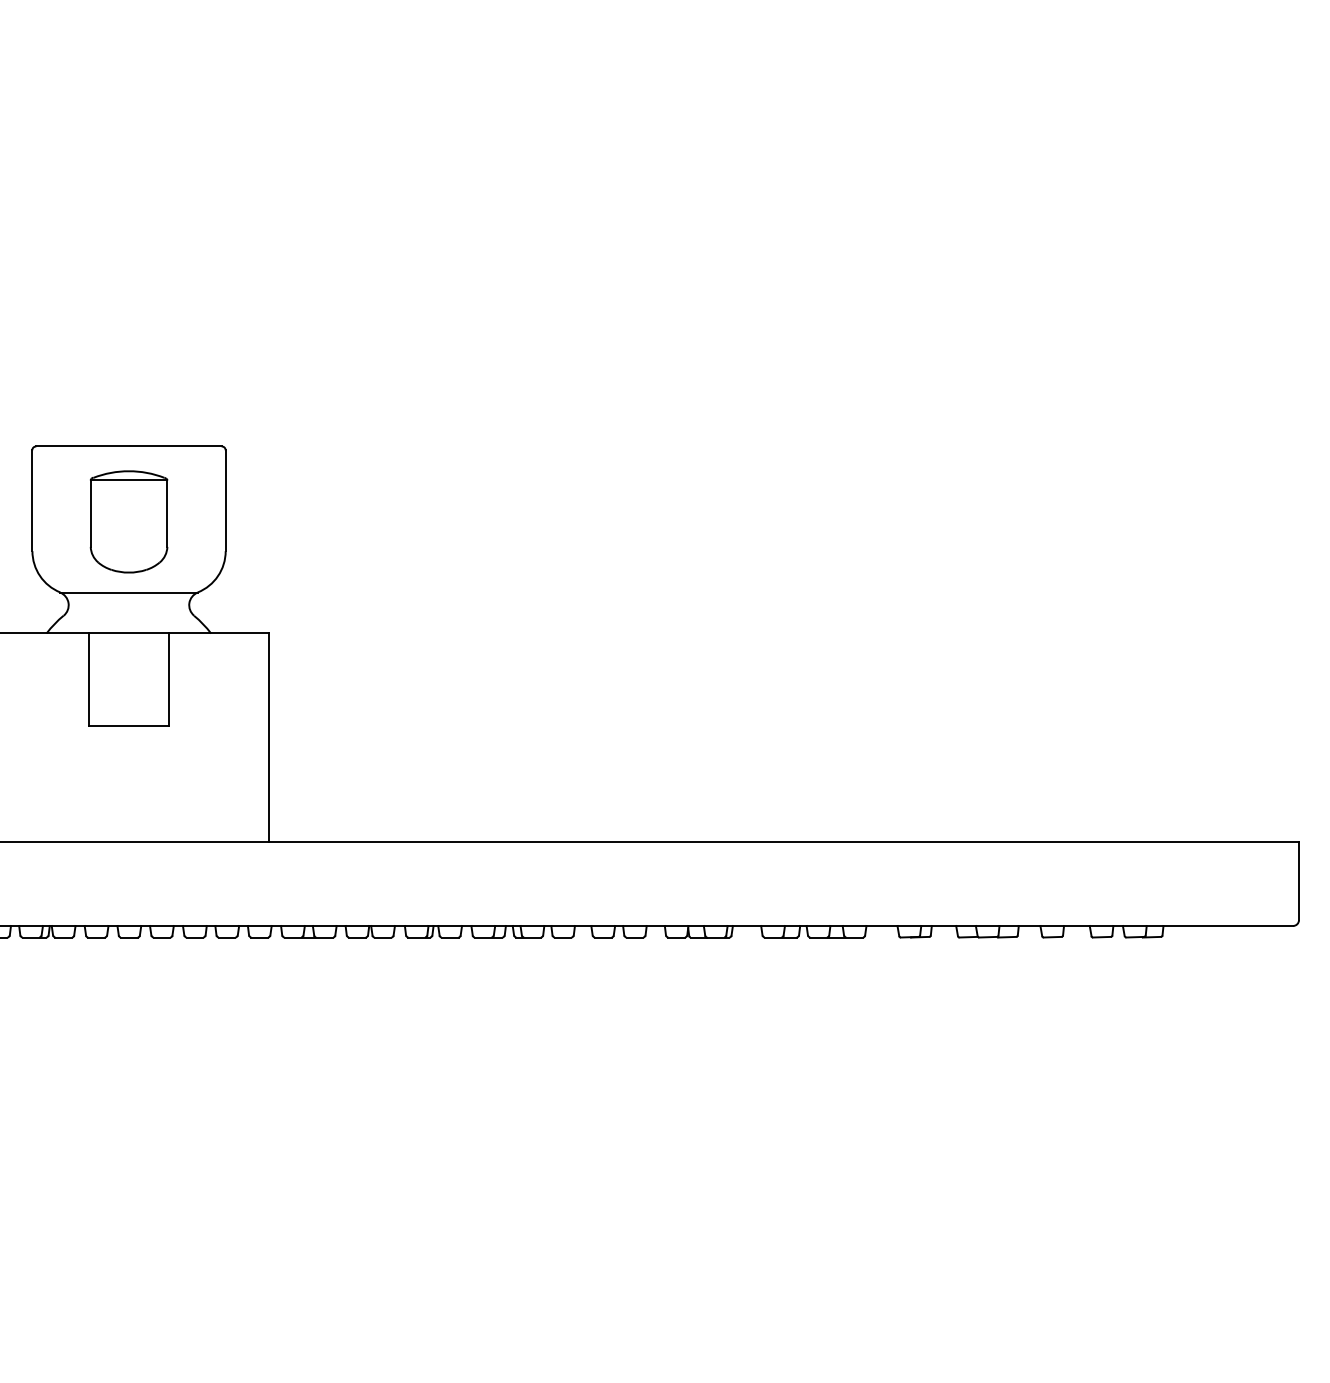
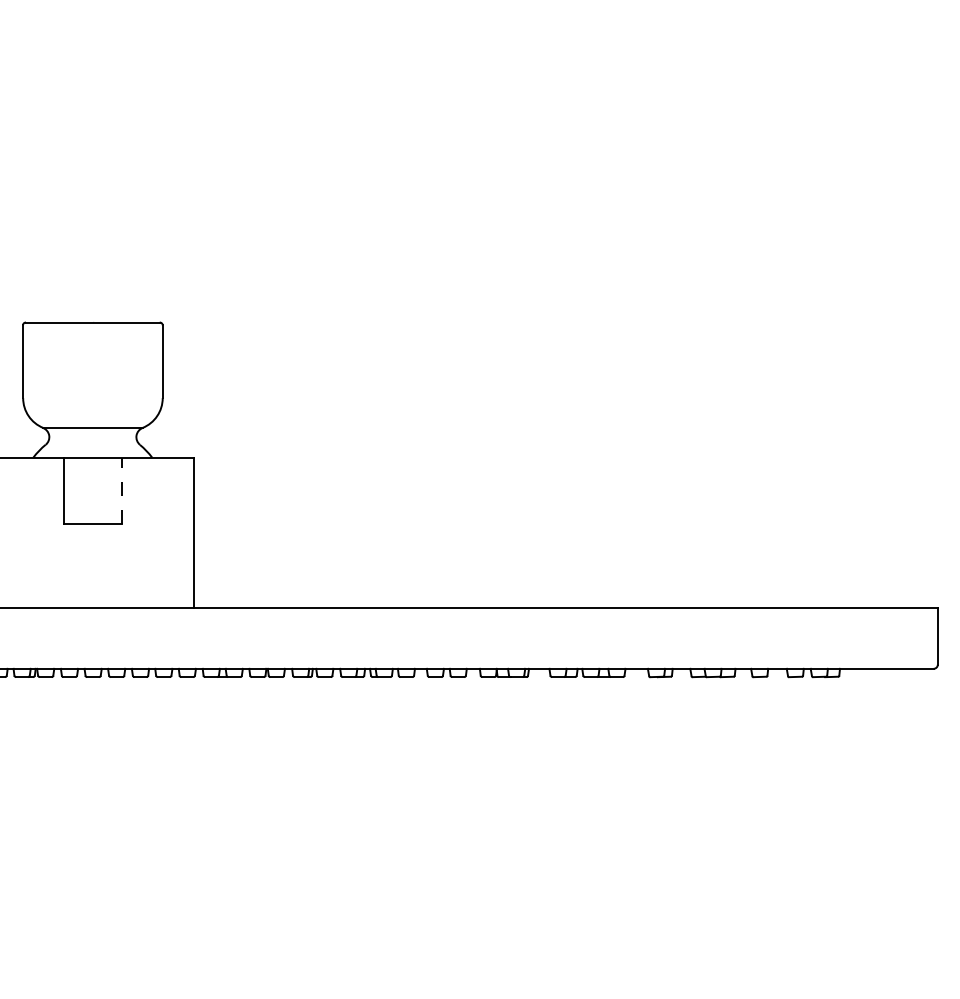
part: (128, 521) -> (92, 376), removed
line: (168, 679) -> (121, 490), solid -> dashed

